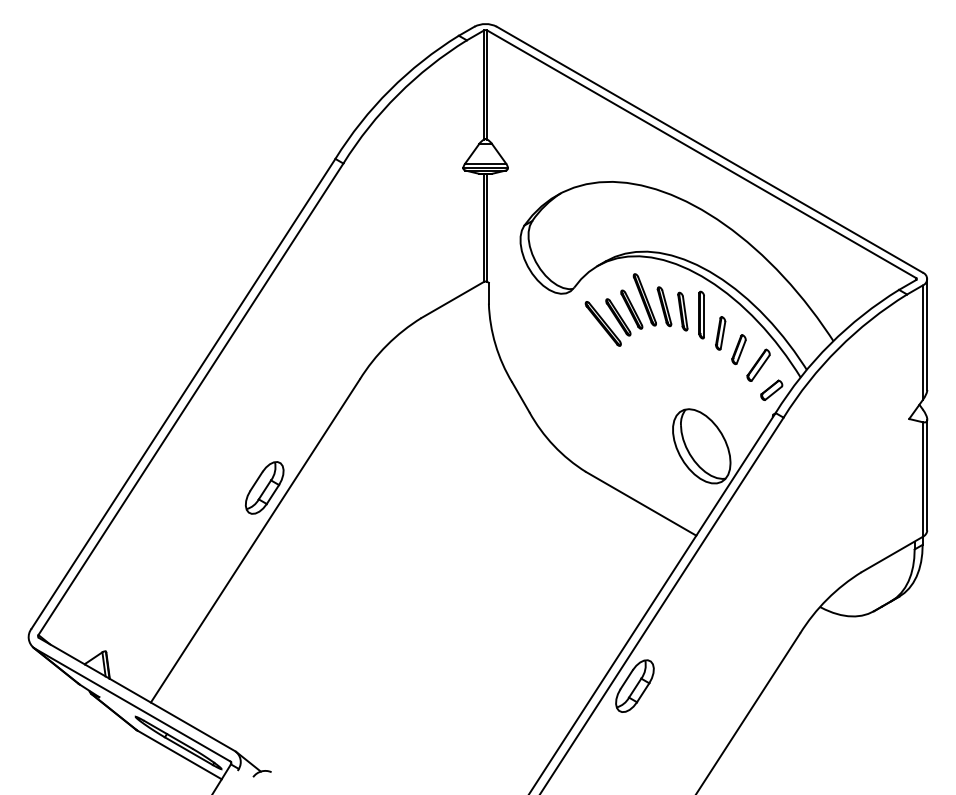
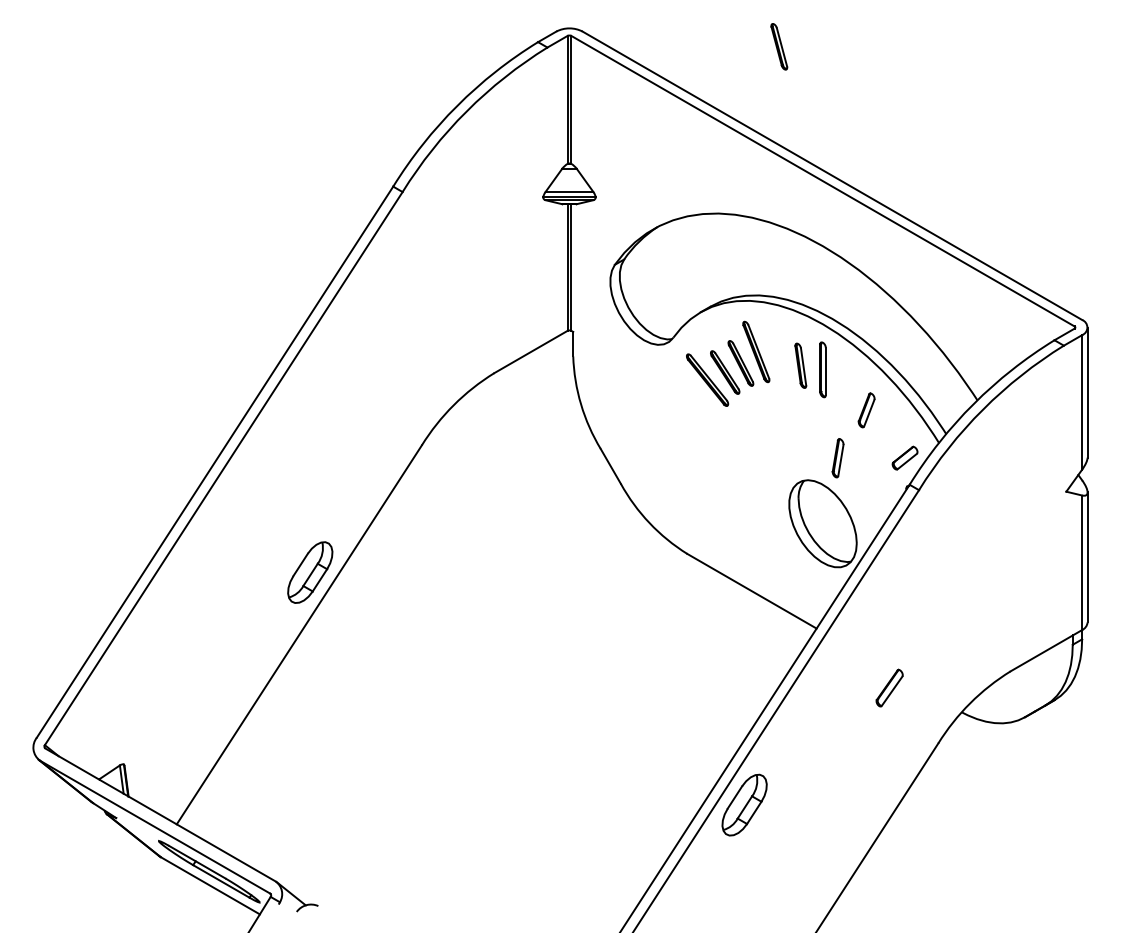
part: (664, 306) -> (779, 46), moved
part: (720, 333) -> (837, 458), moved
part: (758, 364) -> (889, 687), moved

